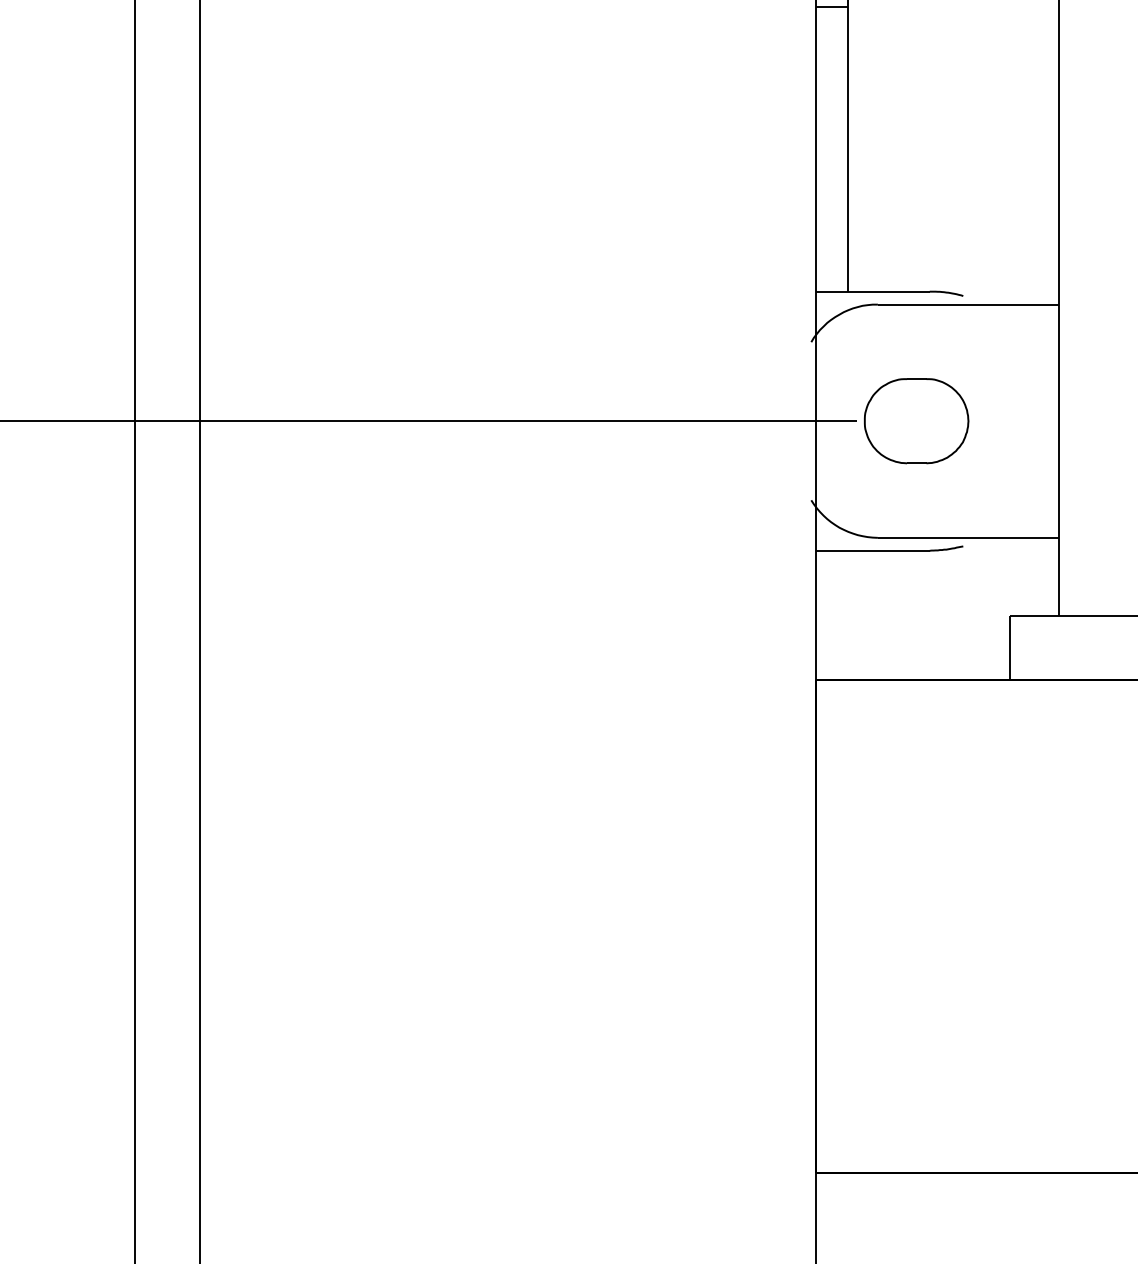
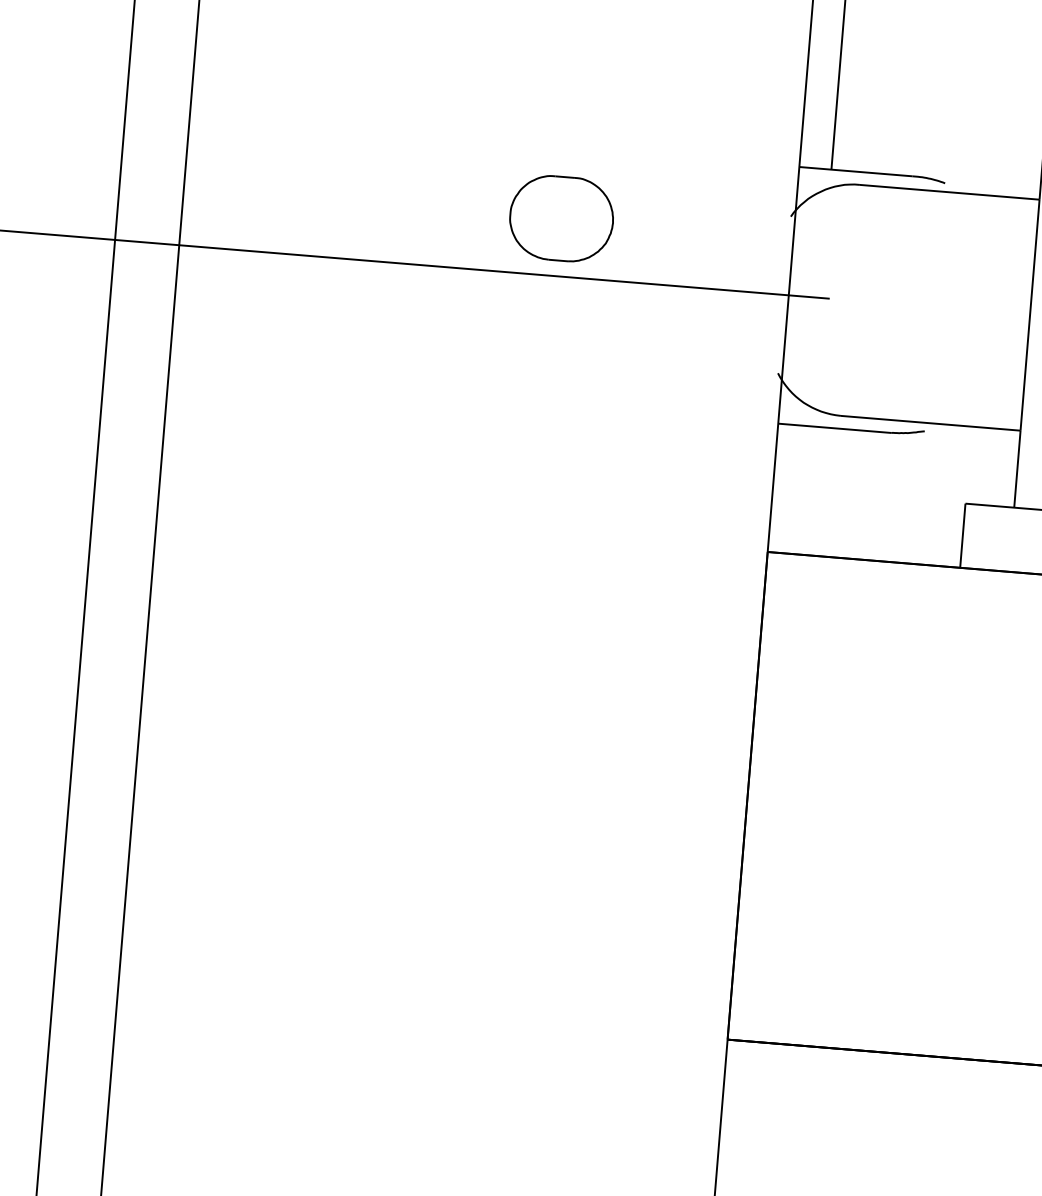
part: (916, 421) -> (561, 219), moved

